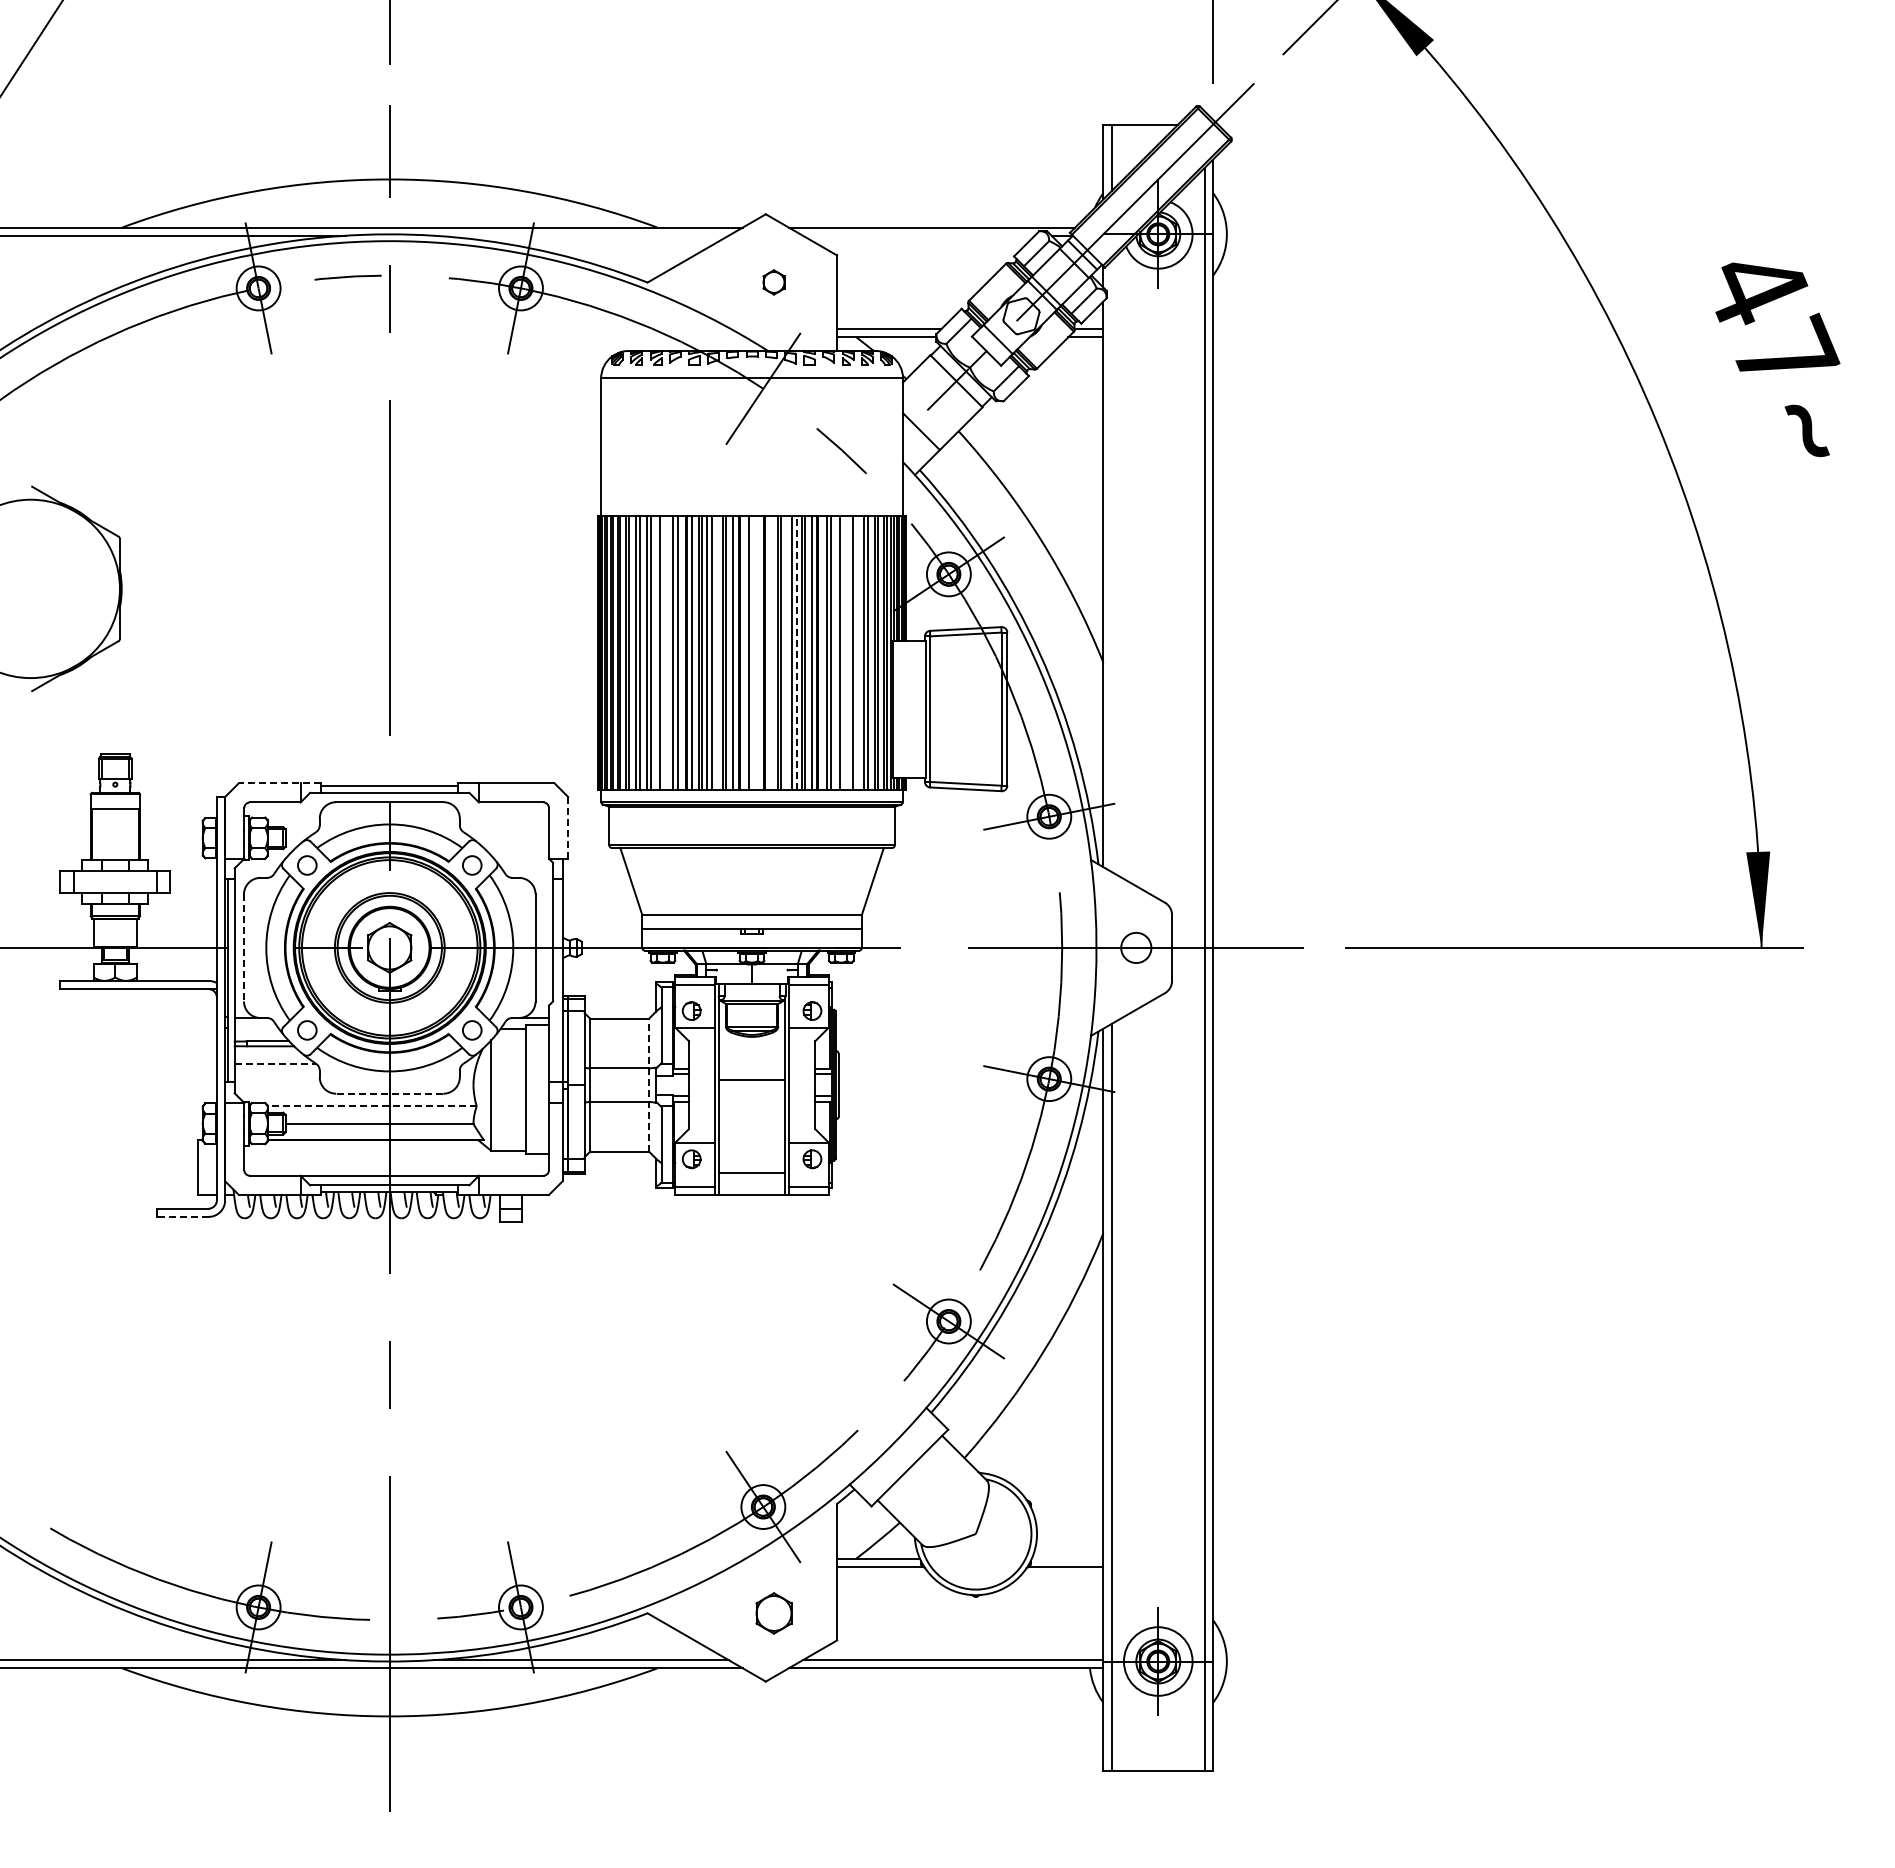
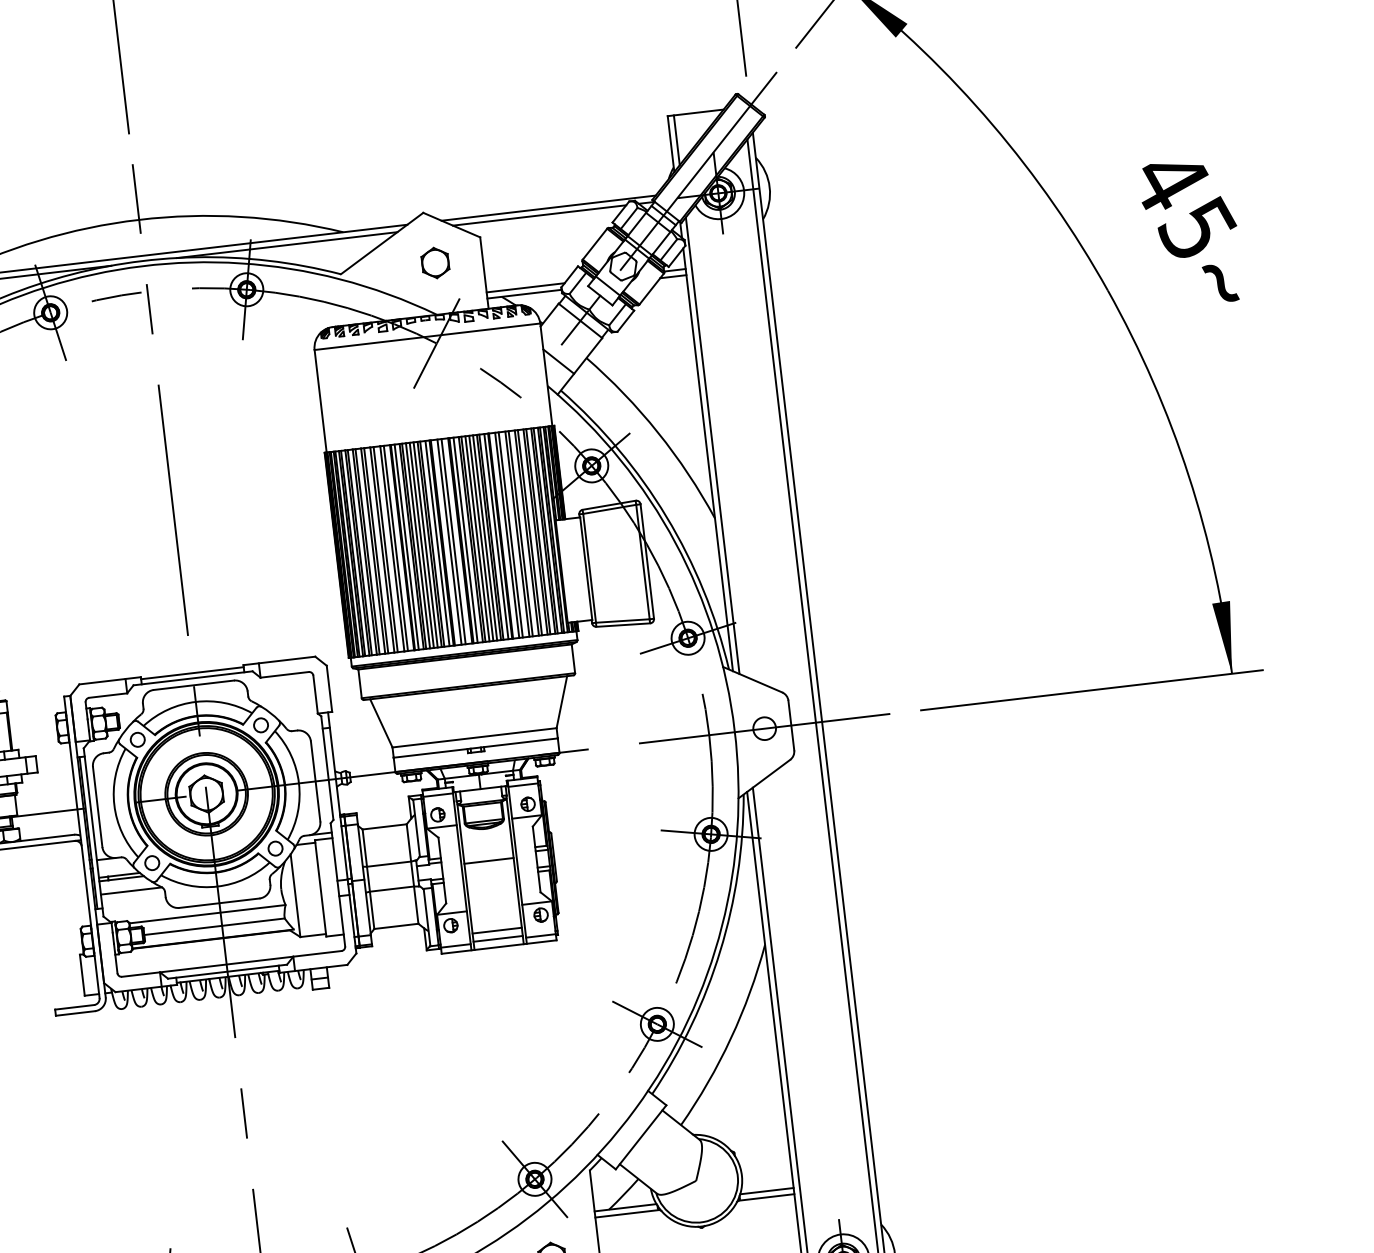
line: (580, 235) -> (286, 244), added
line: (918, 235) -> (539, 215), added
part: (773, 282) -> (435, 263), size x1.67
text: (1786, 351) -> (1198, 225), 47 -> 45
line: (1111, 566) -> (712, 445), added
line: (663, 652) -> (385, 549), added
line: (717, 652) -> (425, 544), added
line: (754, 652) -> (453, 541), added
line: (770, 652) -> (465, 539), added
line: (786, 652) -> (477, 538), added
line: (796, 652) -> (484, 537), dashed -> solid
line: (844, 652) -> (520, 533), added
line: (856, 652) -> (529, 532), added
line: (279, 783) -> (109, 681), dashed -> solid
line: (568, 827) -> (329, 688), dashed -> solid
line: (244, 947) -> (98, 806), dashed -> solid
line: (275, 1063) -> (131, 890), dashed -> solid
line: (649, 1085) -> (412, 874), dashed -> solid
line: (389, 1093) -> (219, 903), dashed -> solid
line: (371, 1106) -> (206, 914), dashed -> solid
line: (752, 1183) -> (498, 938), added
line: (182, 1216) -> (75, 1013), dashed -> solid
line: (1067, 1558) -> (766, 1191), added

